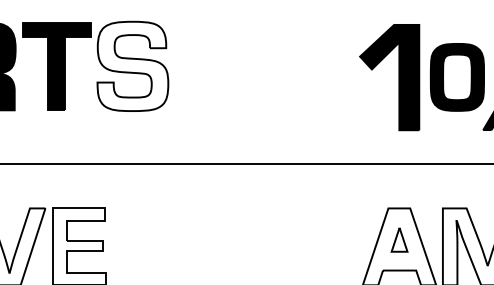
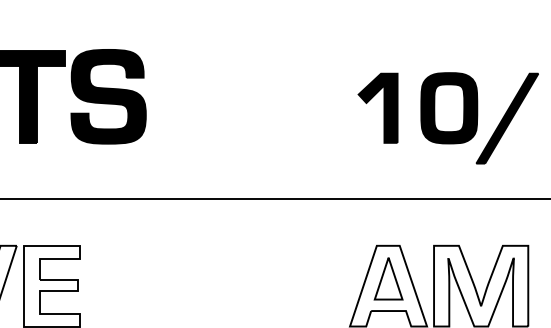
fill: (132, 66) -> (108, 96), added
part: (389, 76) -> (377, 107), size x0.62
part: (399, 239) -> (388, 278), size x1.67

